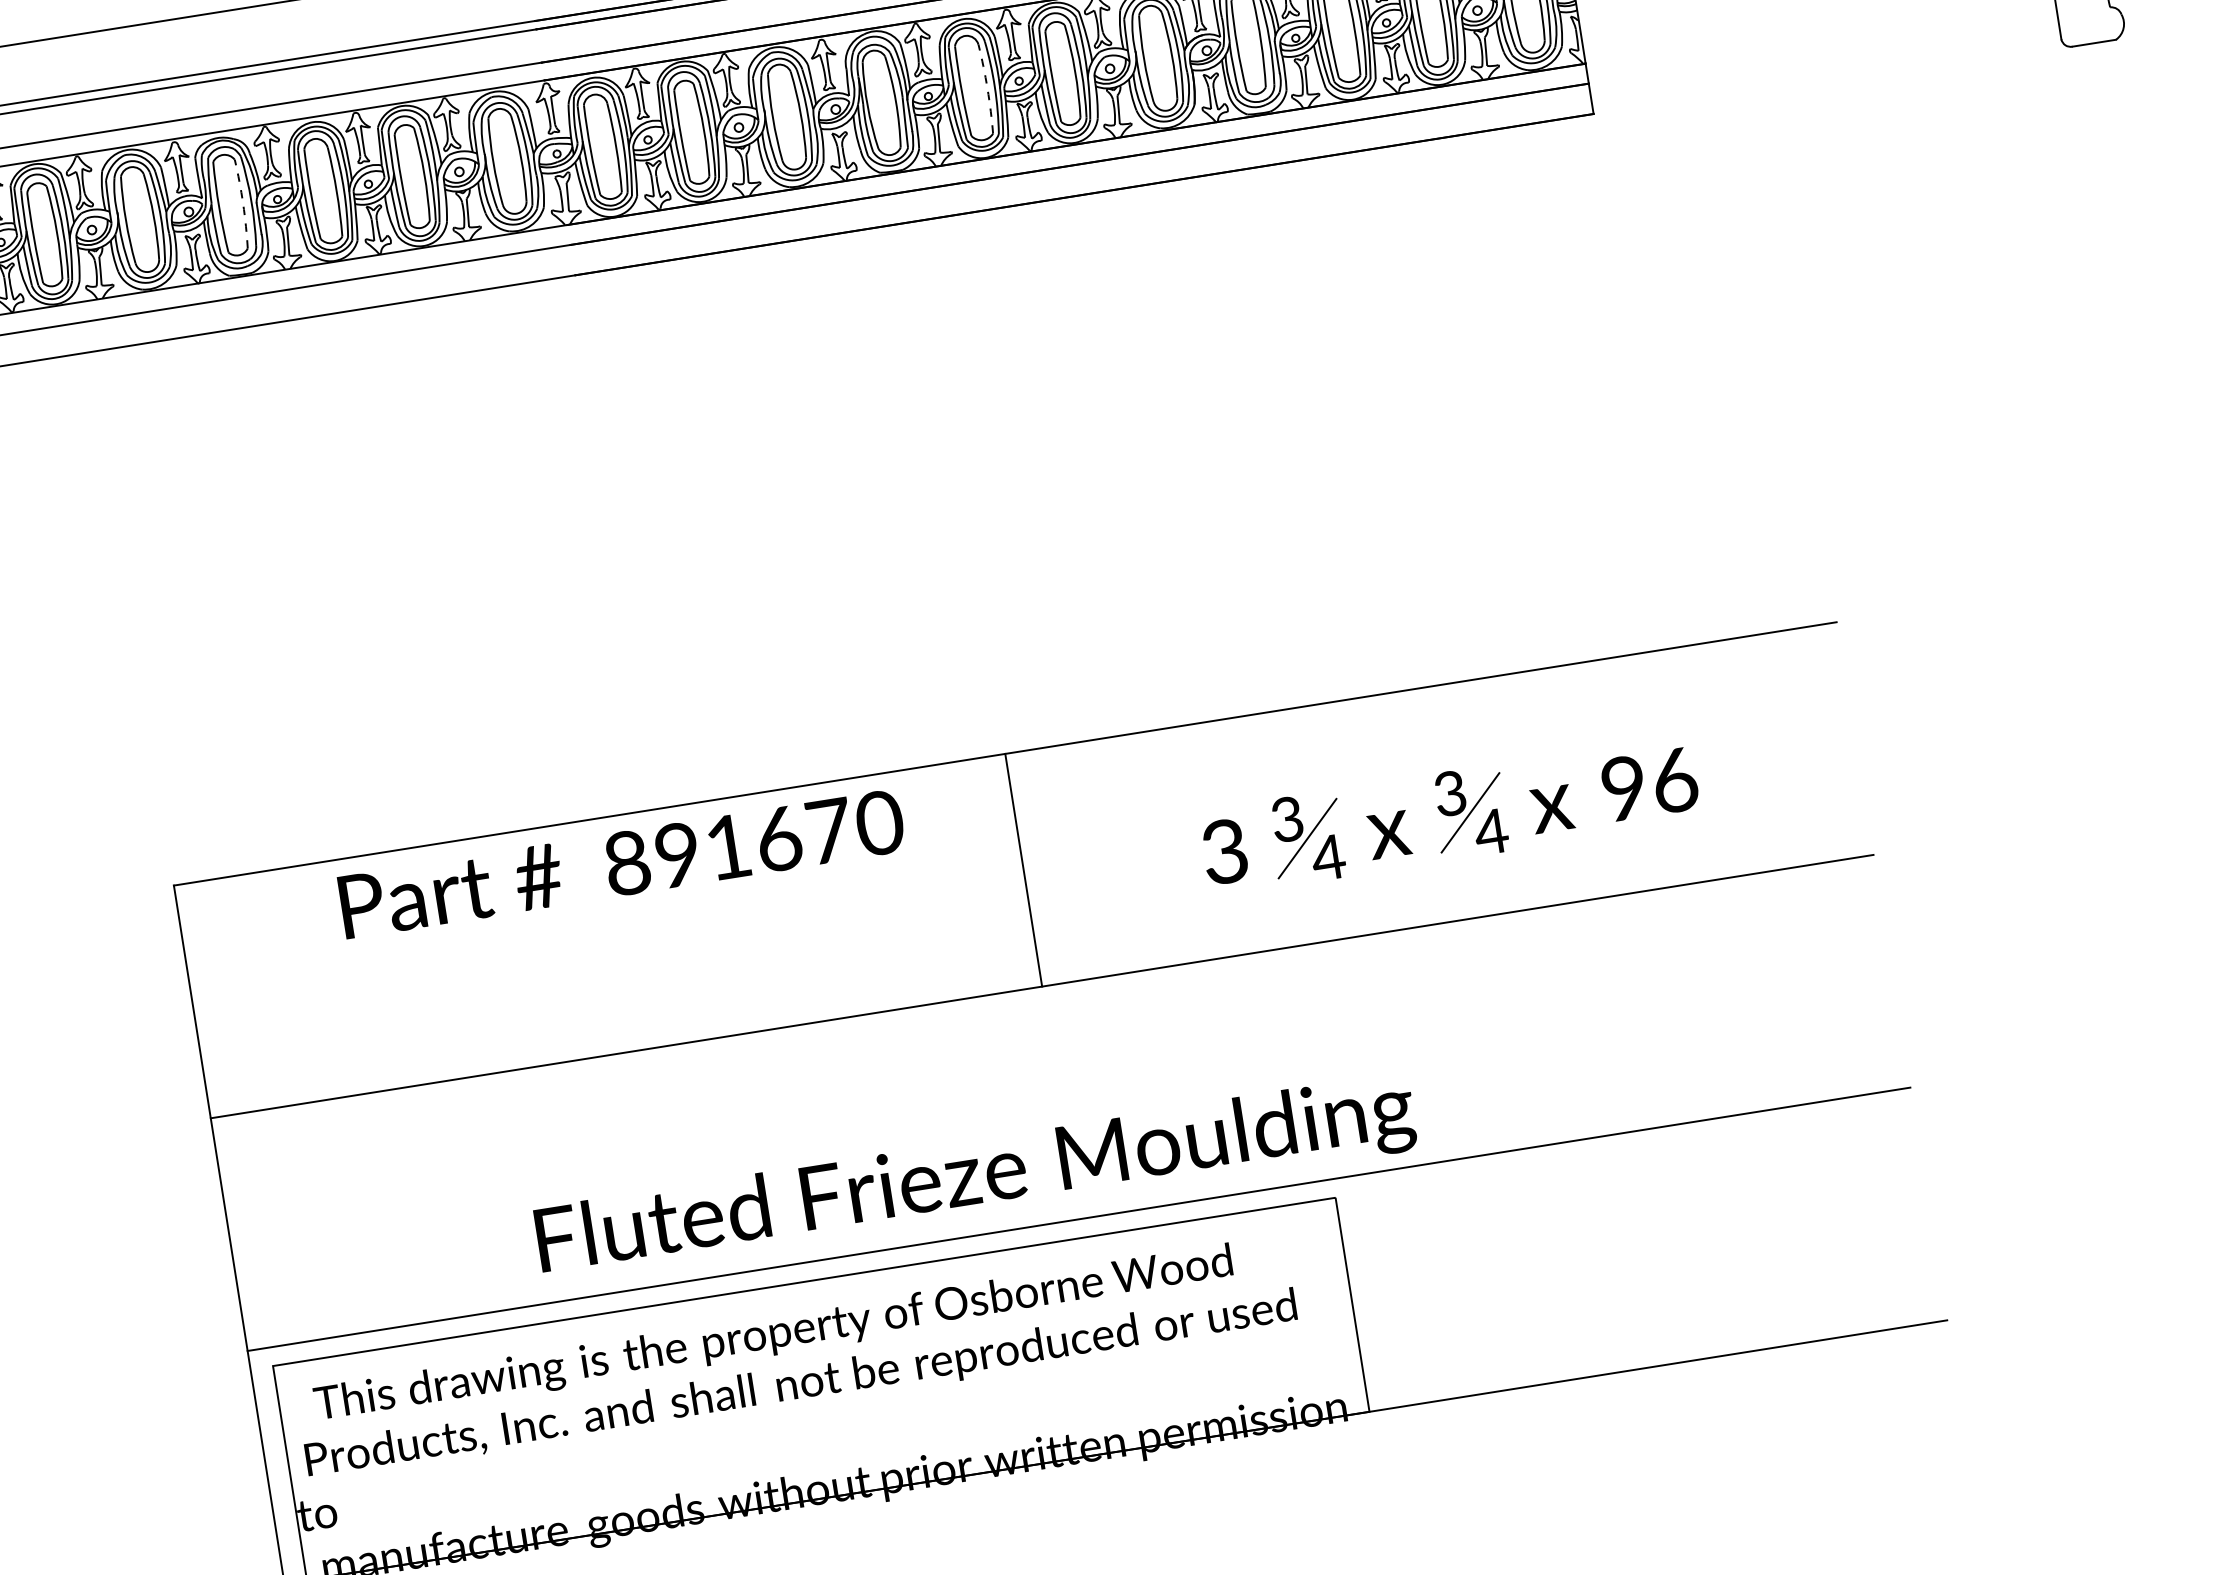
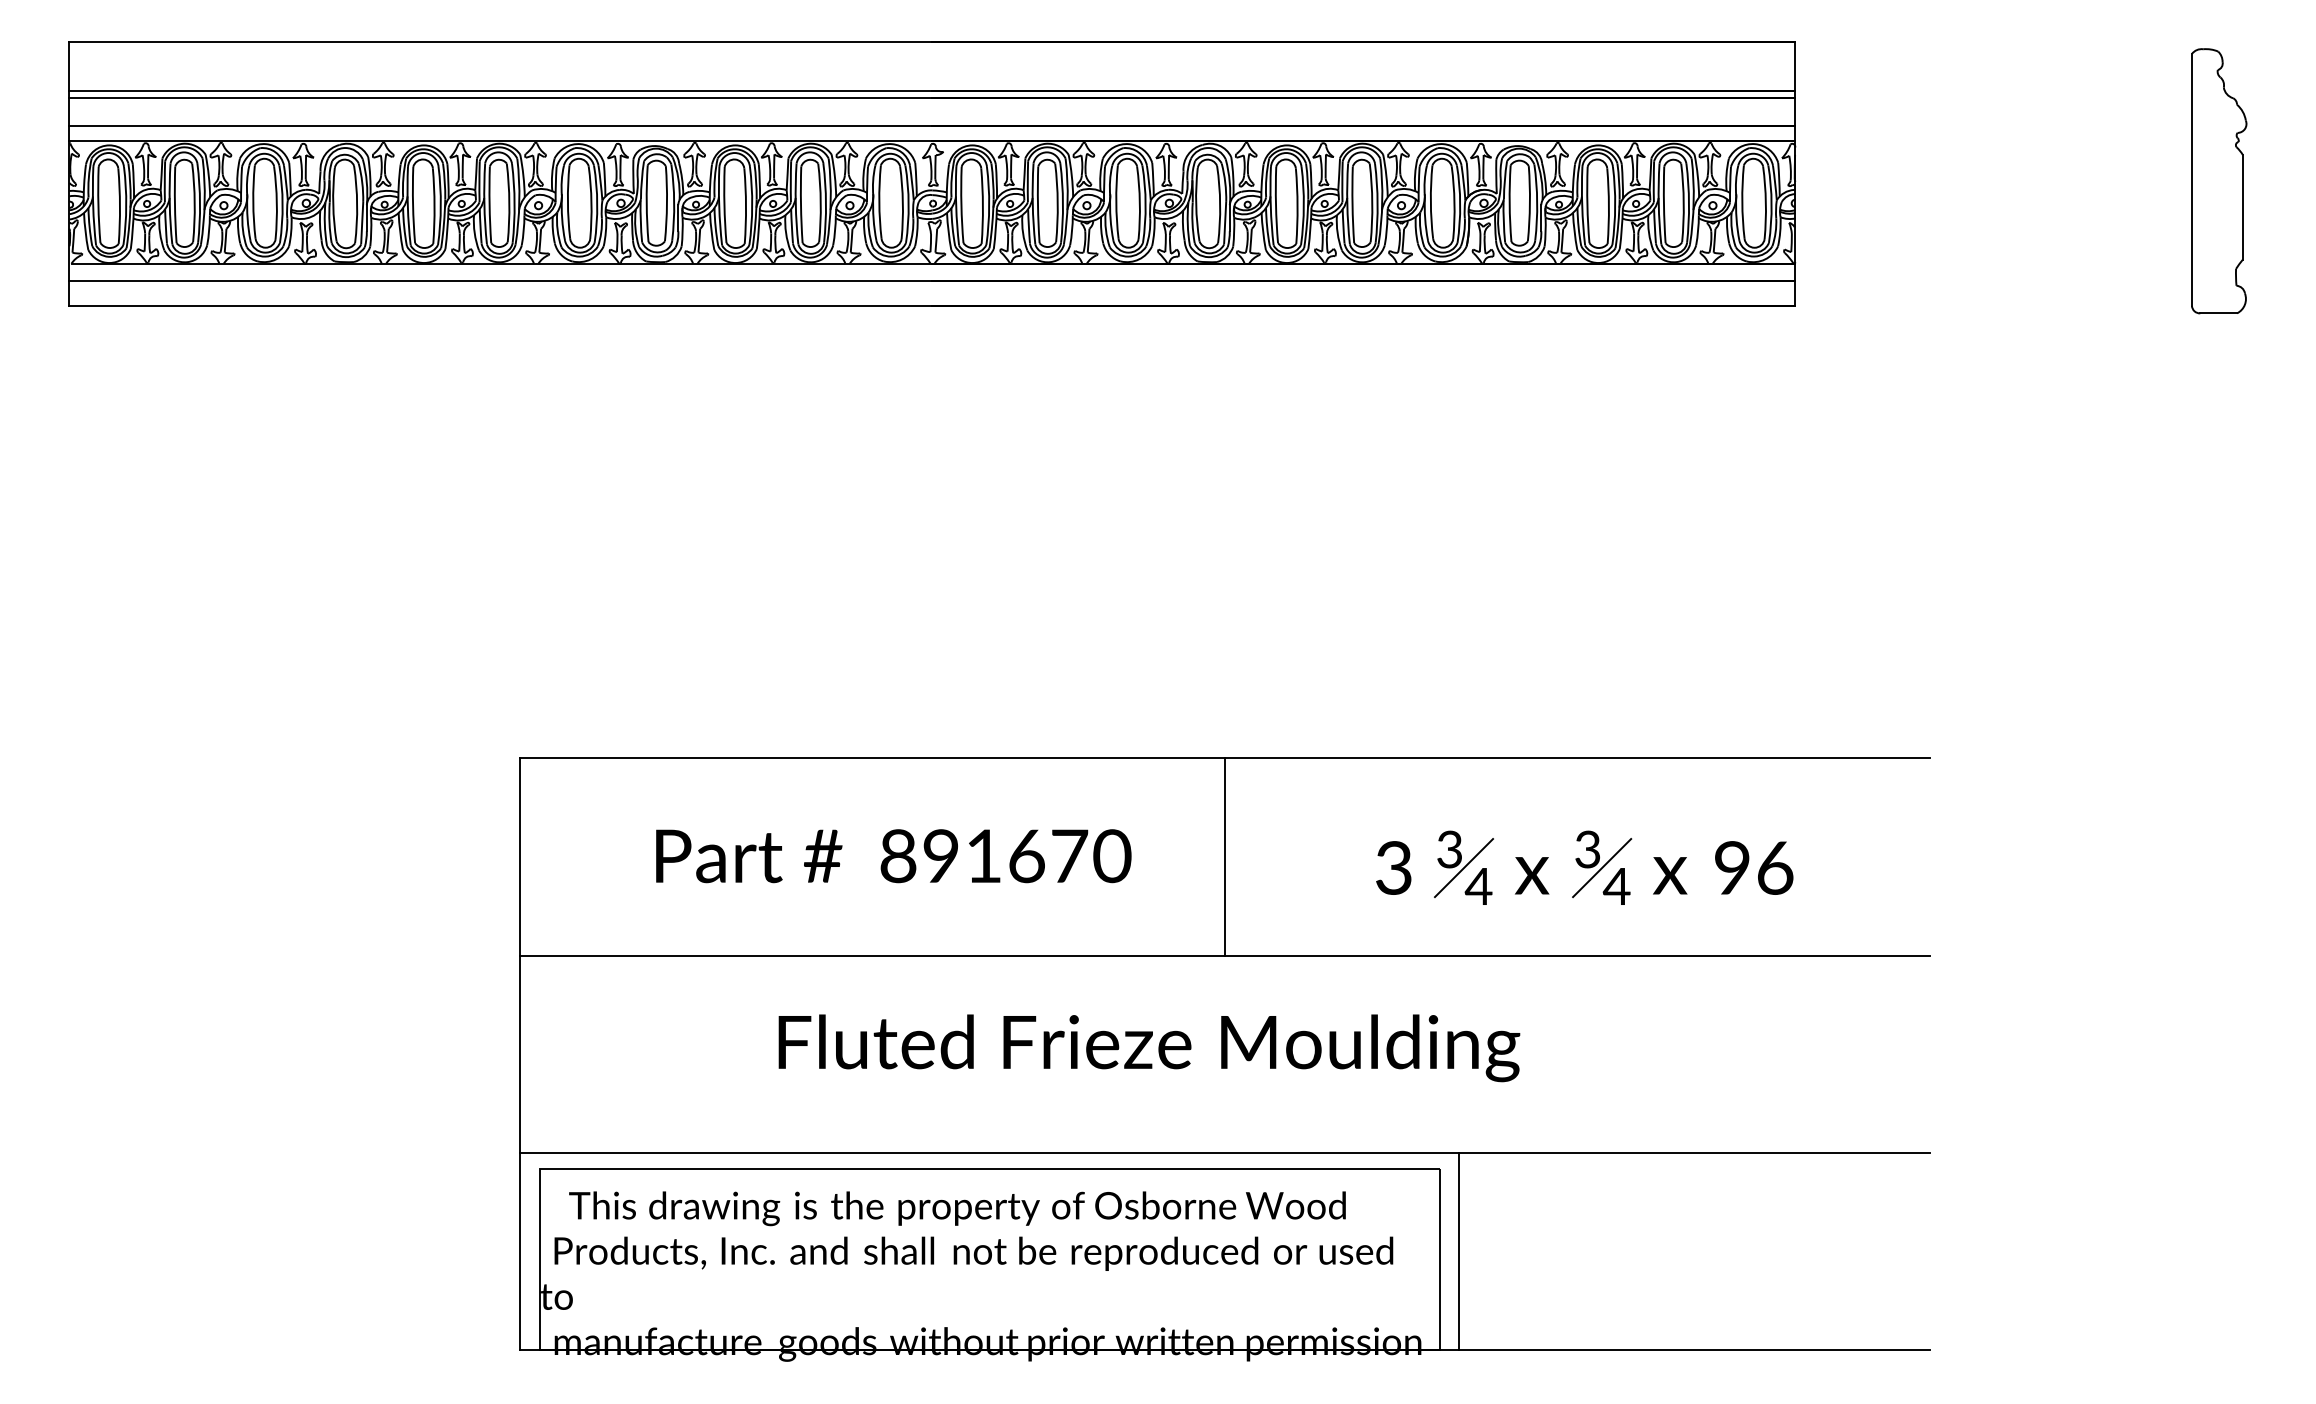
arc: (987, 89) -> (1297, 206), dashed -> solid
arc: (243, 203) -> (667, 203), dashed -> solid
text: (621, 864) -> (893, 856), moved
text: (976, 1179) -> (1149, 1048), moved
line: (1373, 1291) -> (1459, 1251), added

